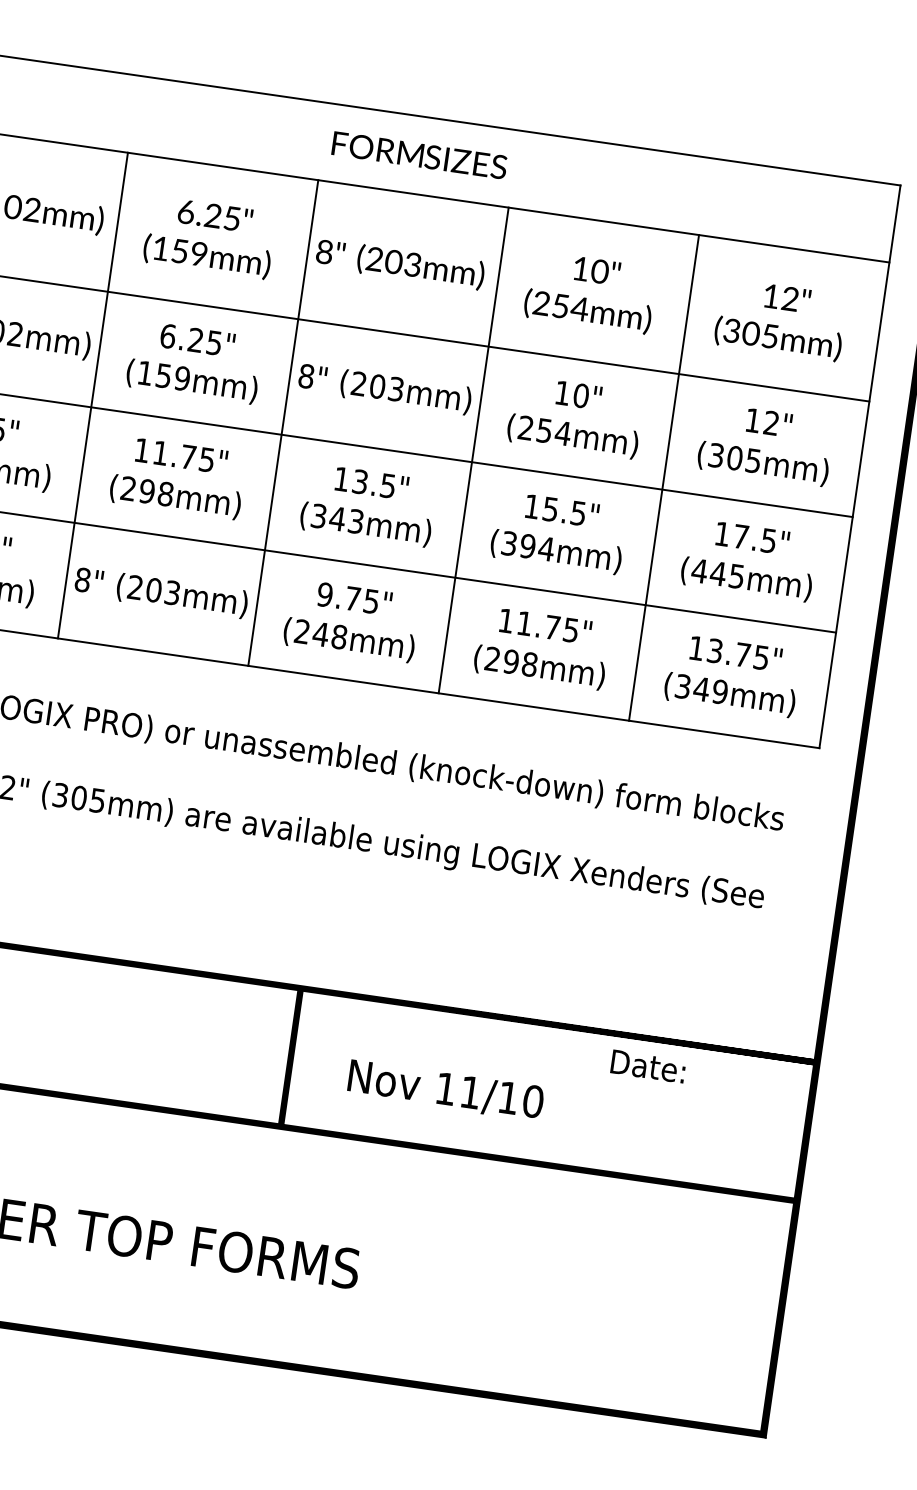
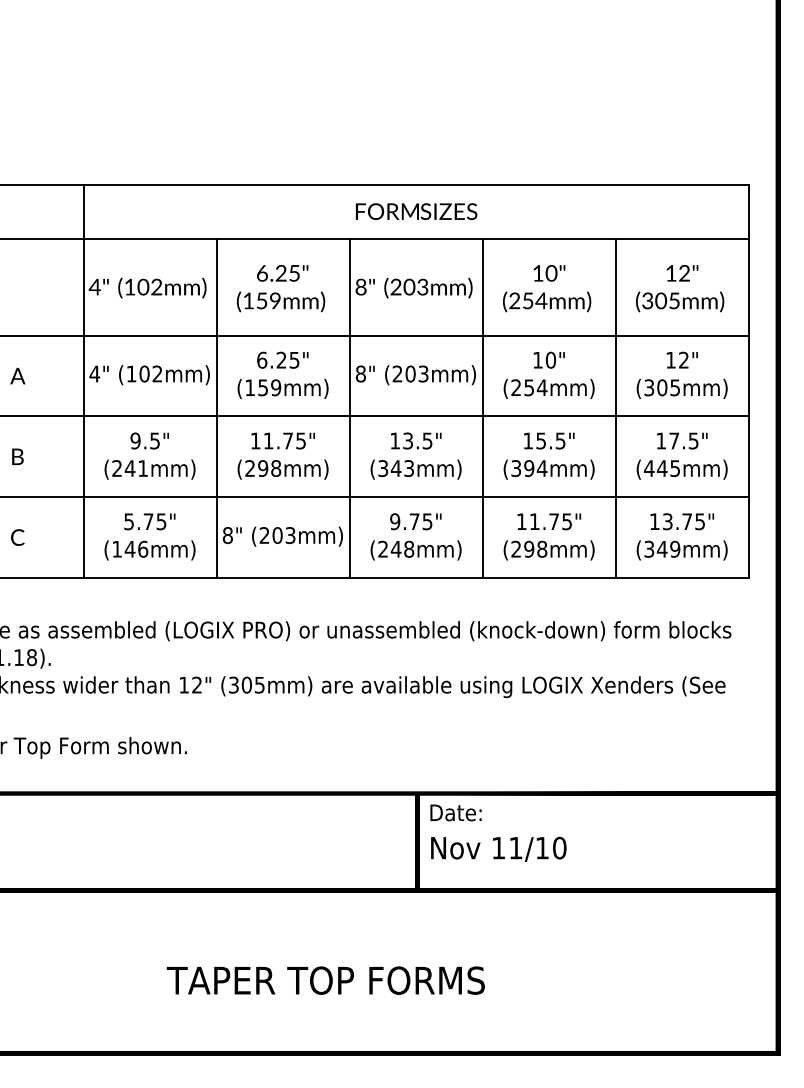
text: (647, 1065) -> (455, 812), moved
text: (445, 1089) -> (498, 848), moved

